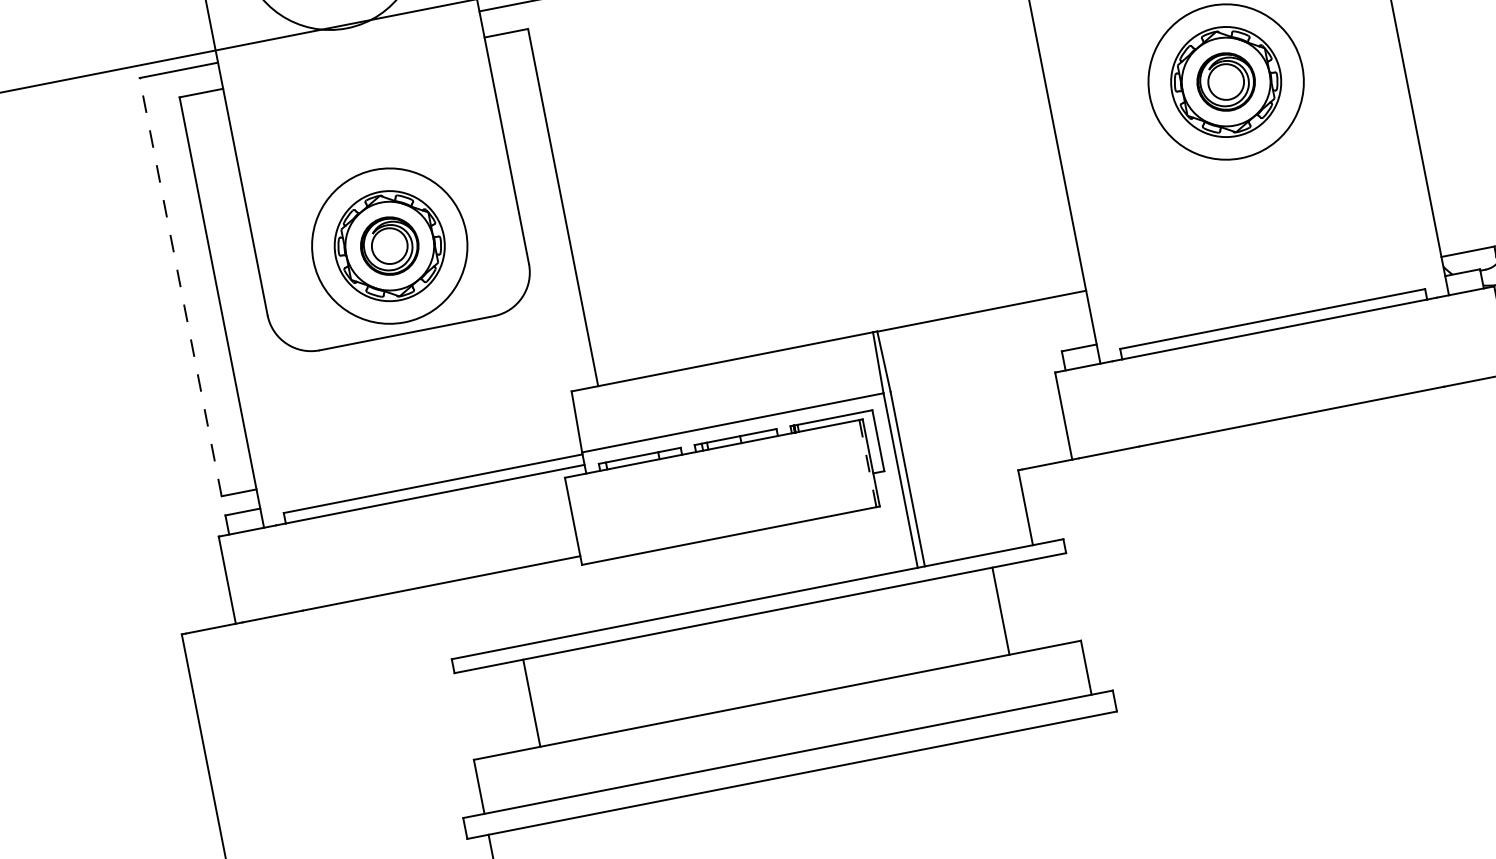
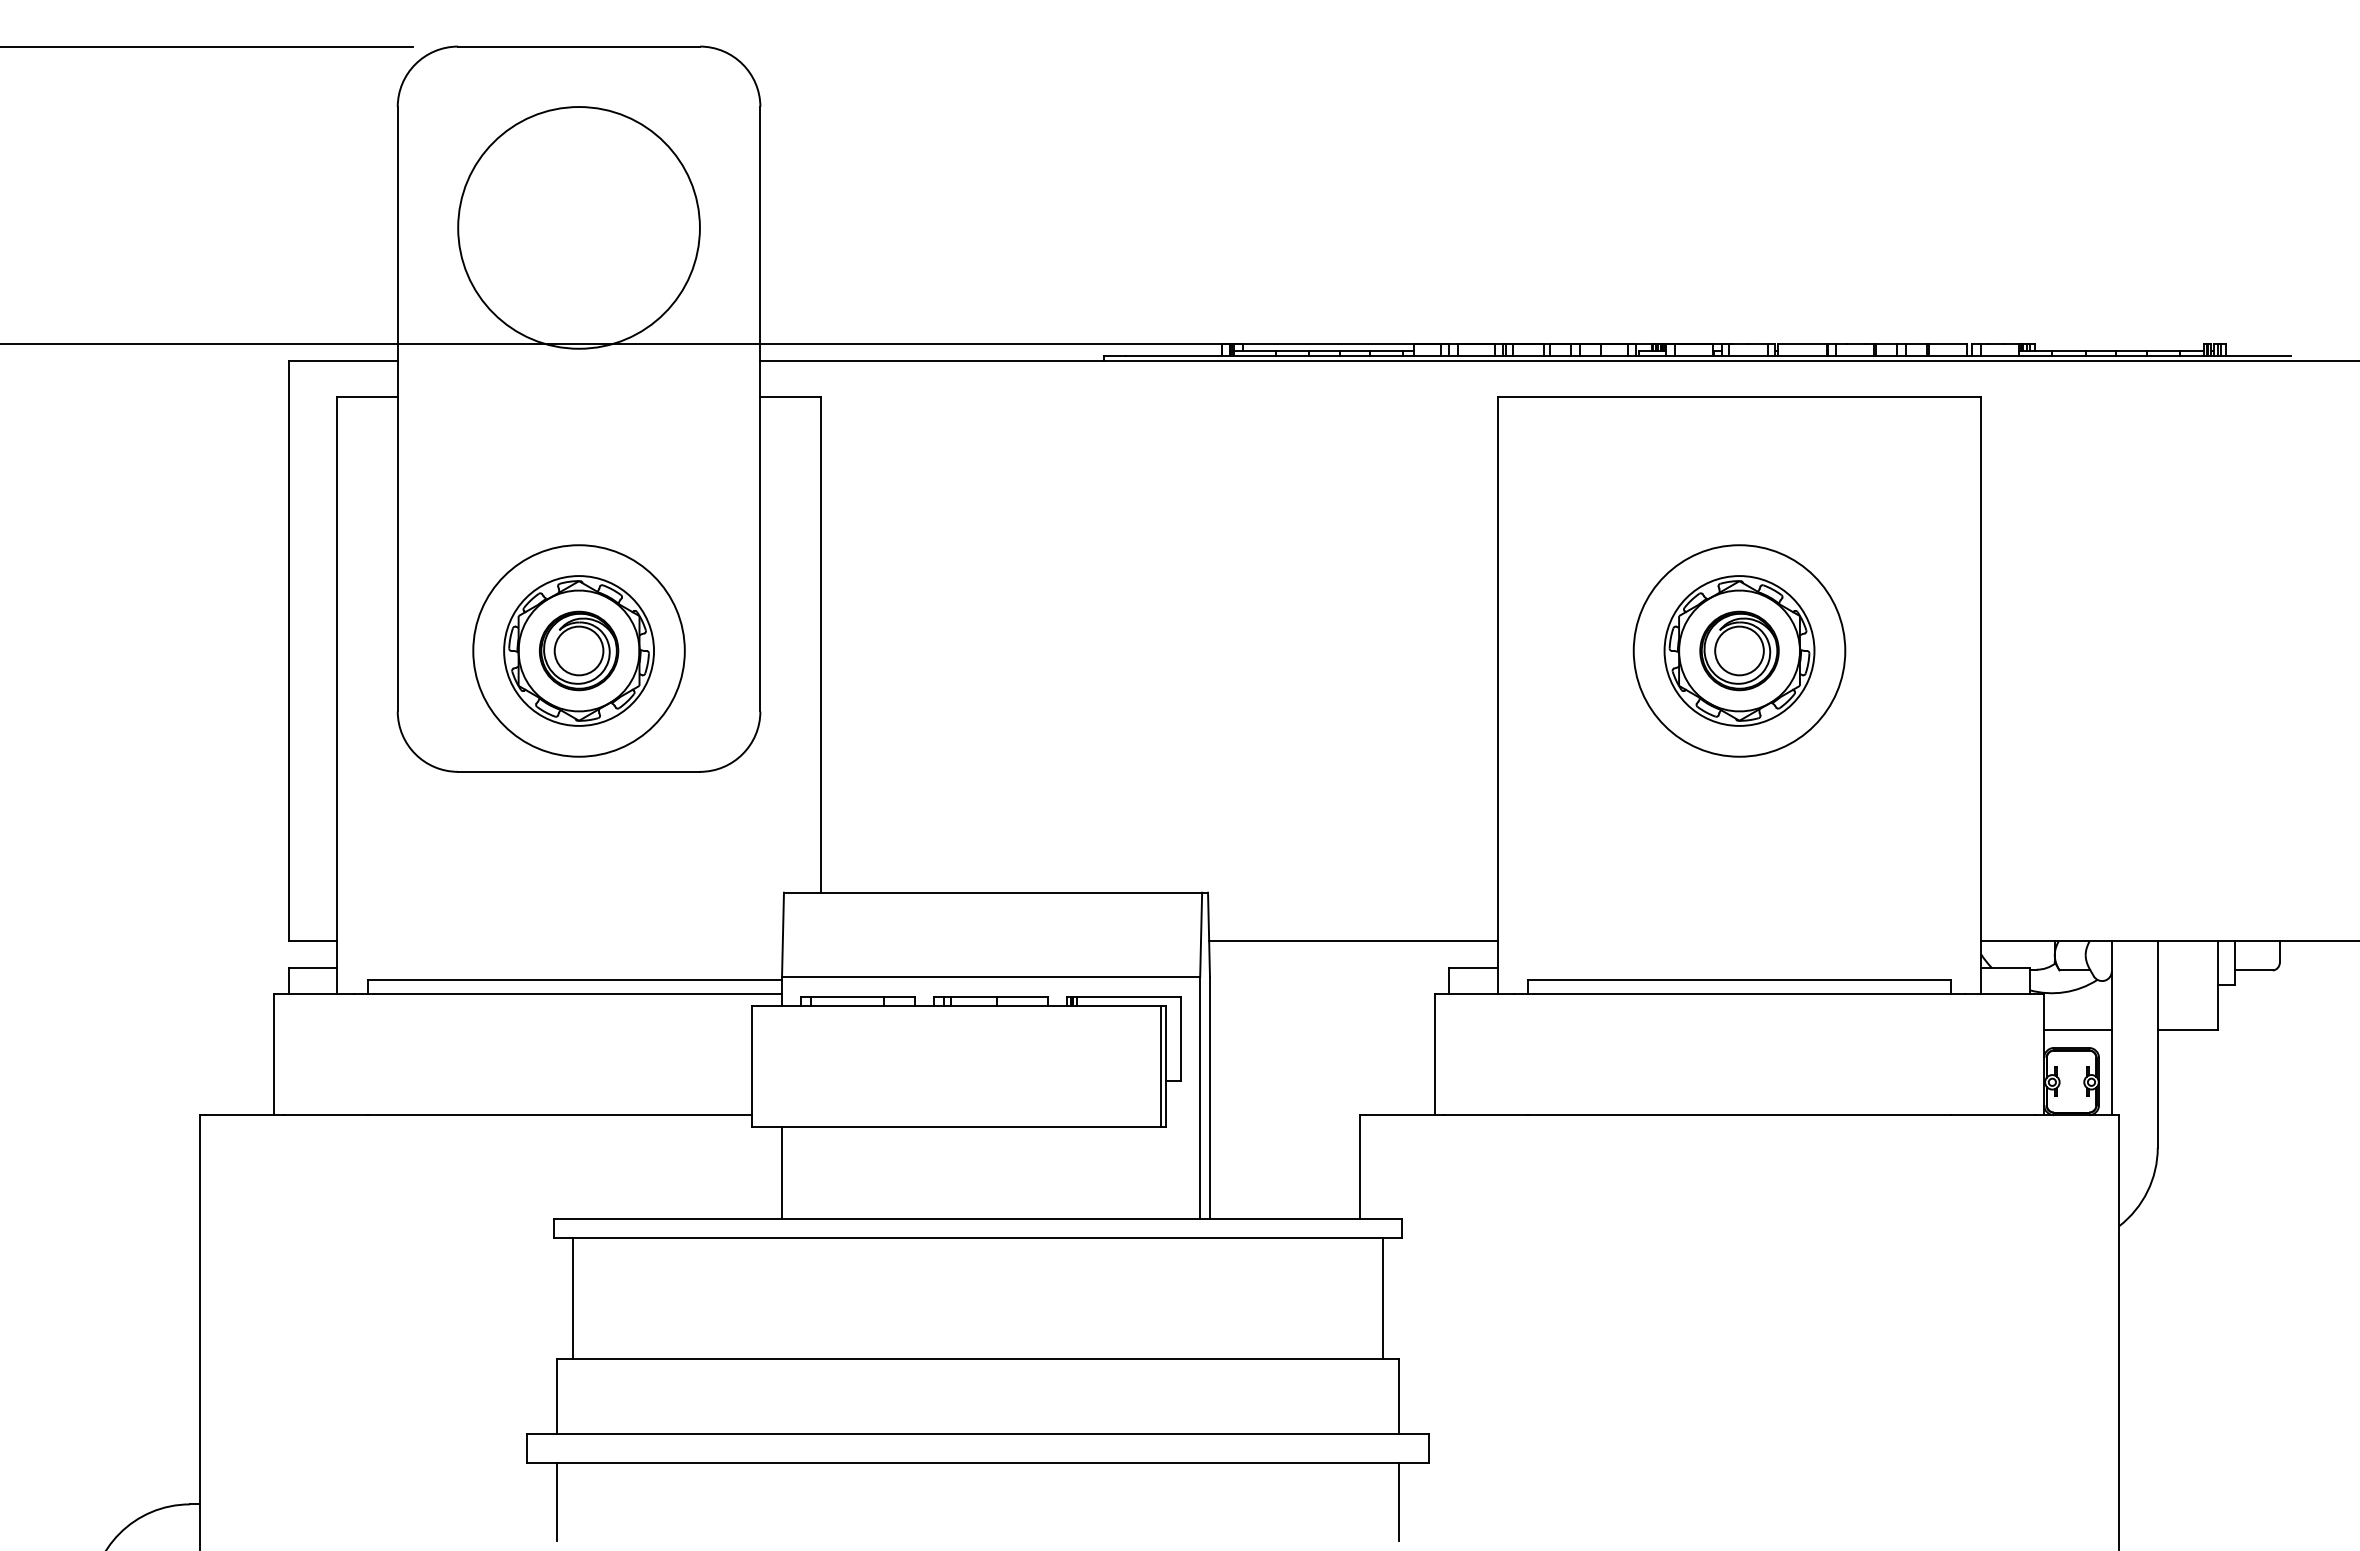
line: (180, 286) -> (288, 650), dashed -> solid
line: (982, 311) -> (1353, 941), moved
line: (867, 464) -> (1160, 1067), dashed -> solid
line: (610, 593) -> (782, 1173), added
line: (1000, 610) -> (1382, 1298), moved
line: (532, 702) -> (573, 1298), moved
line: (1101, 743) -> (1399, 1501), added

